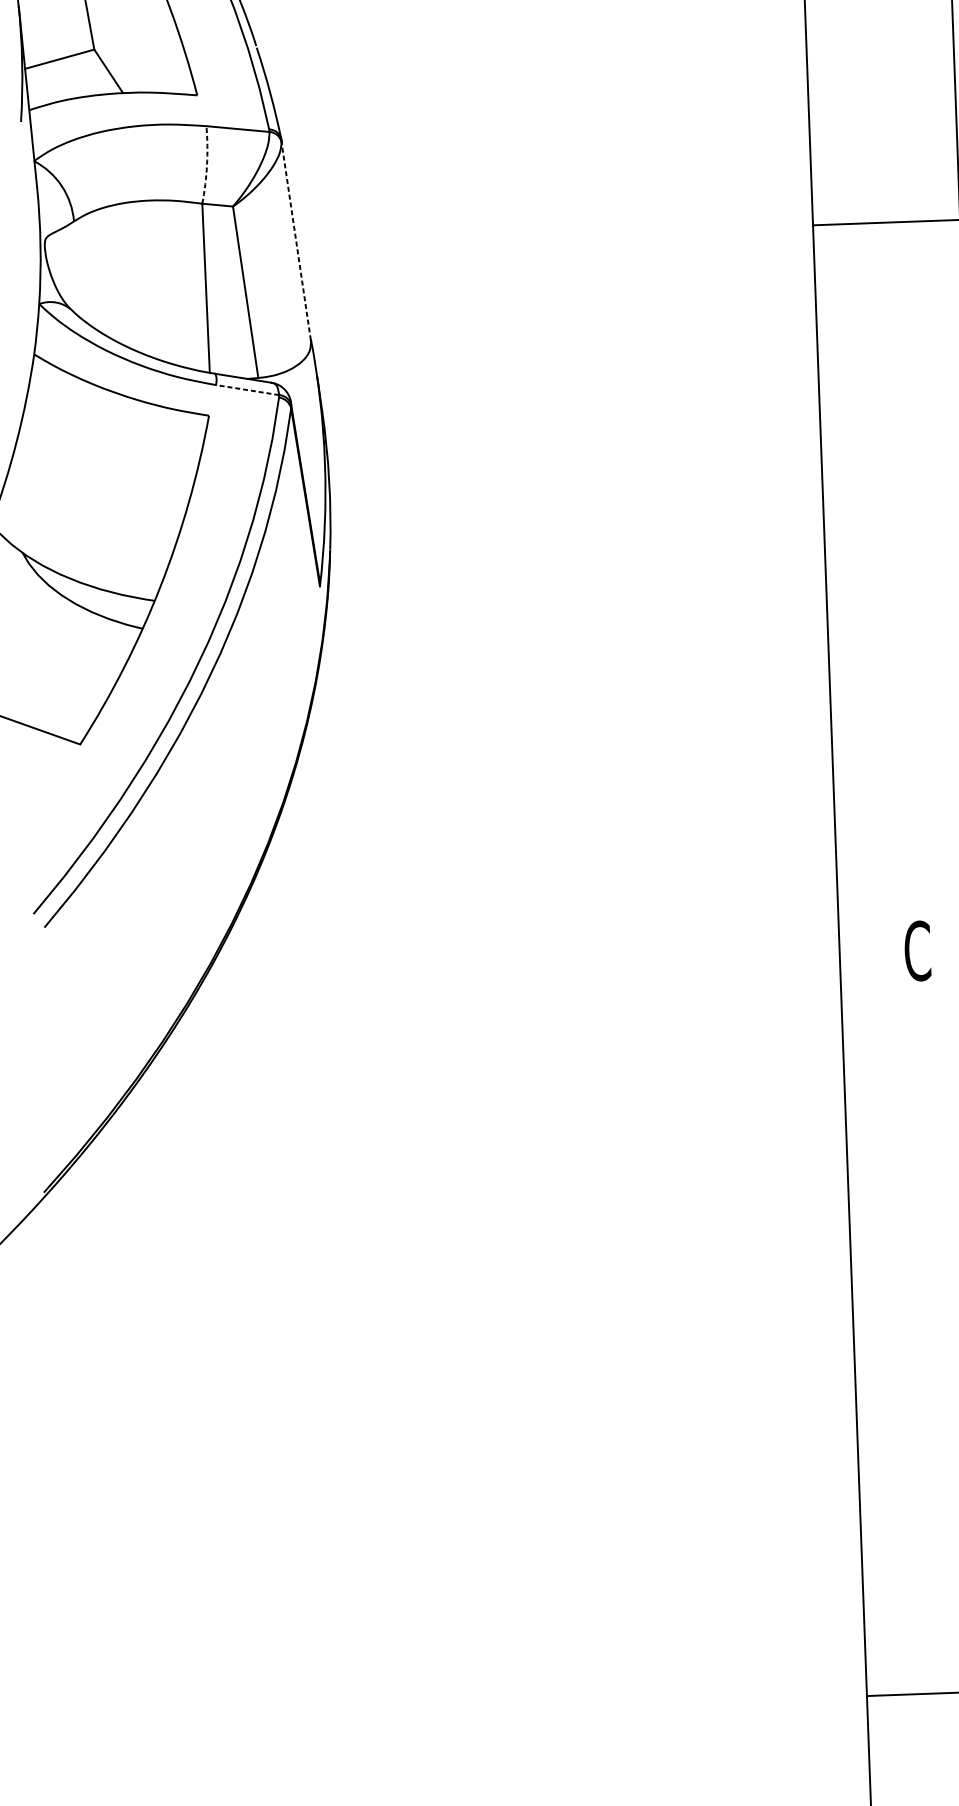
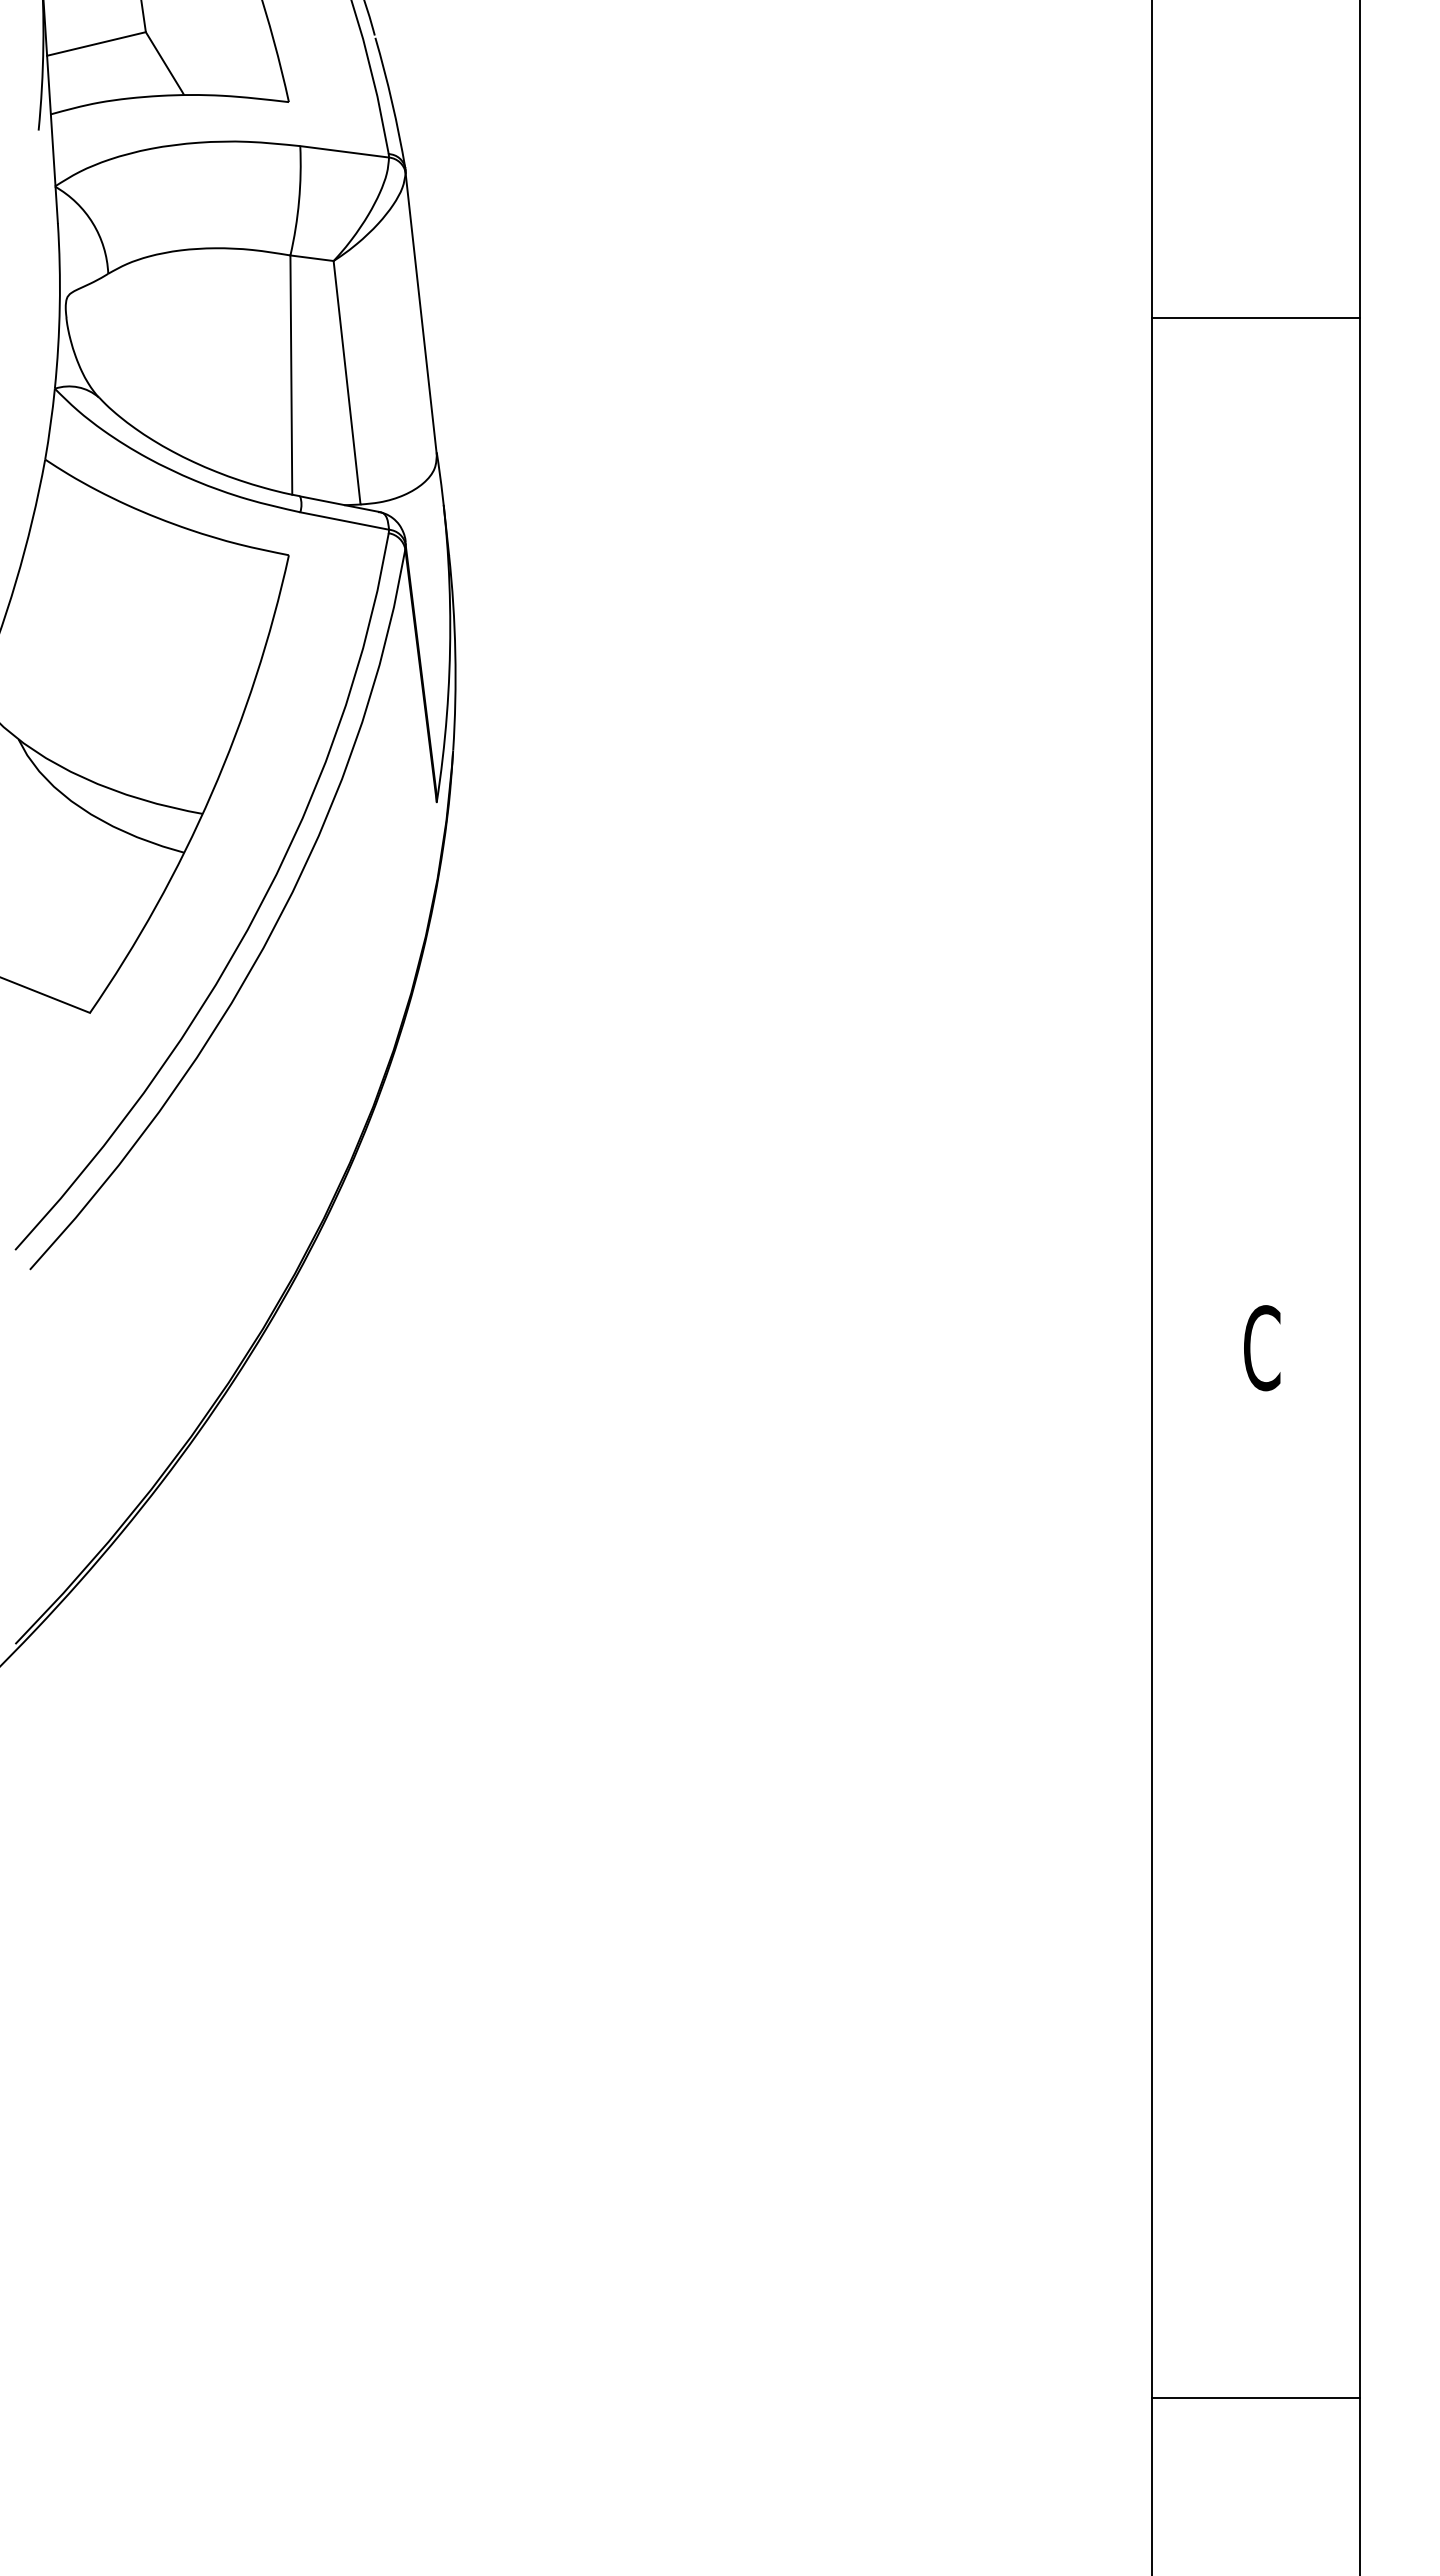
arc: (207, 165) -> (299, 201), dashed -> solid
line: (295, 239) -> (420, 311), dashed -> solid
line: (247, 389) -> (344, 520), dashed -> solid

